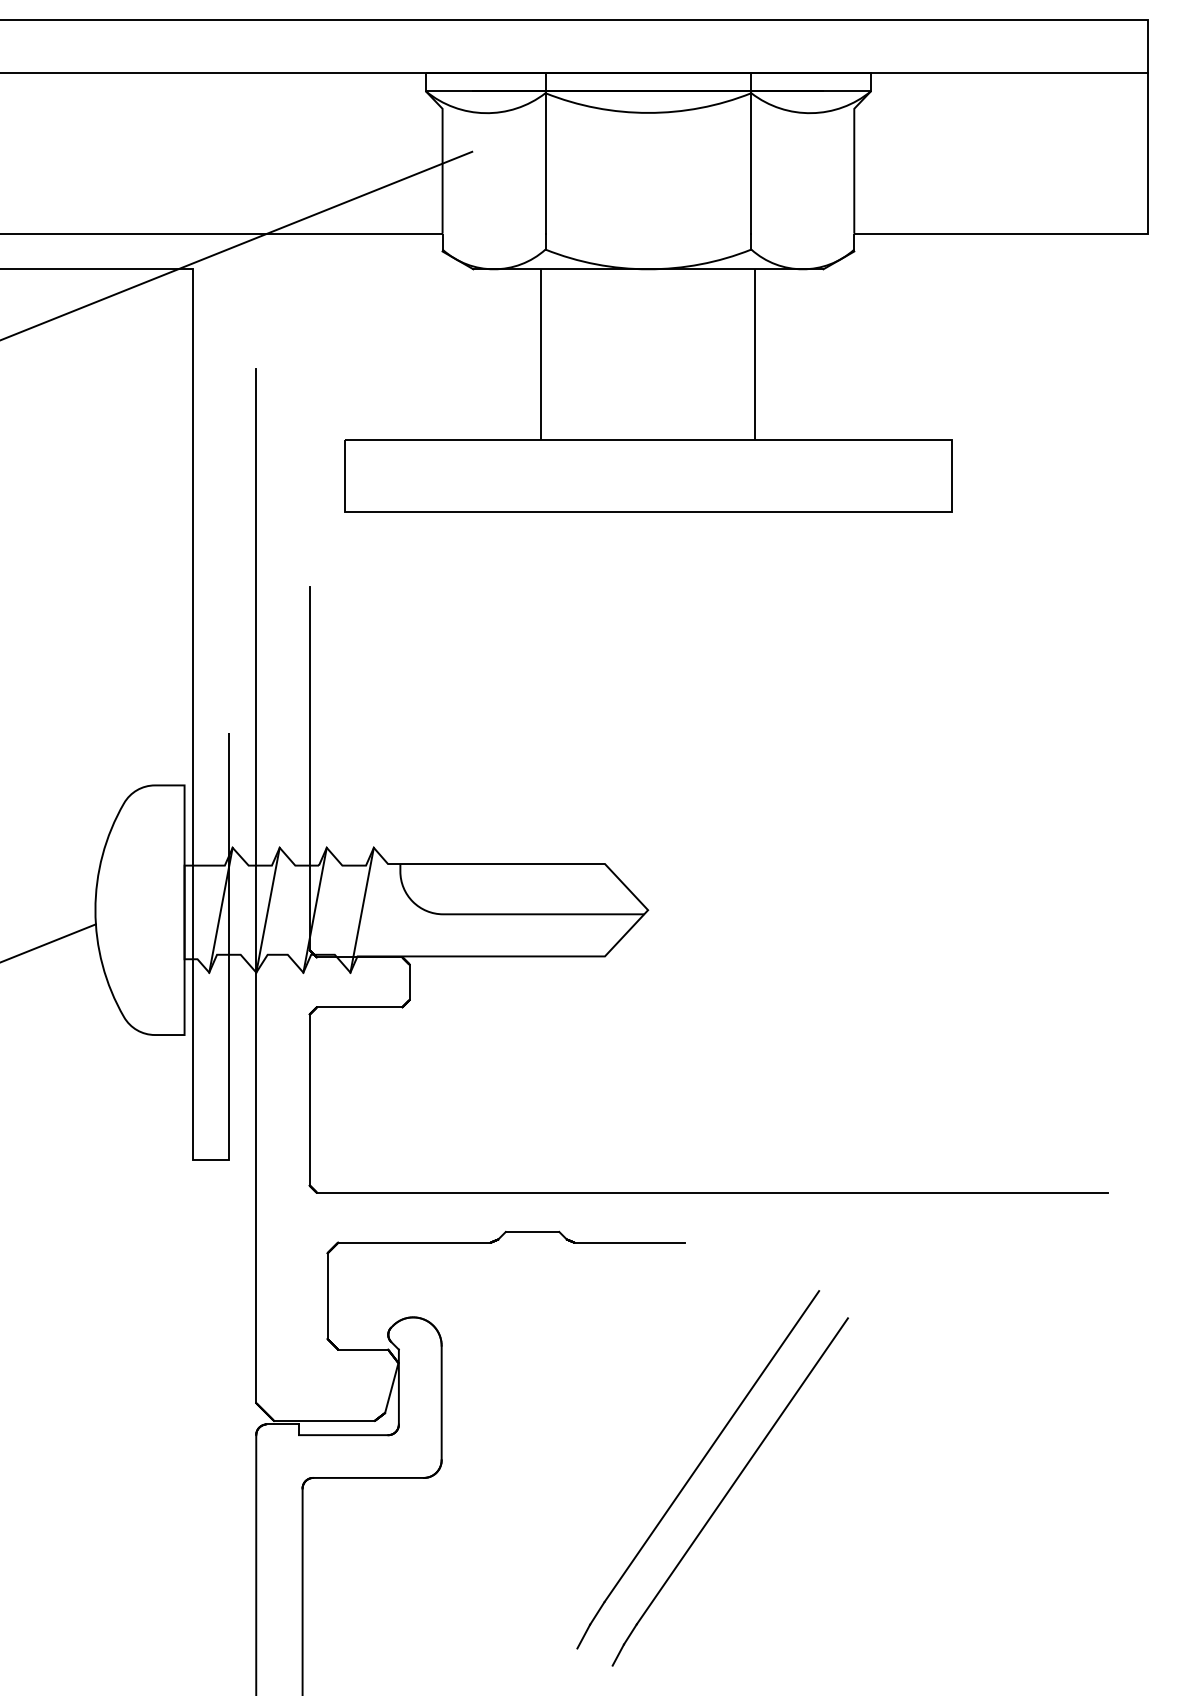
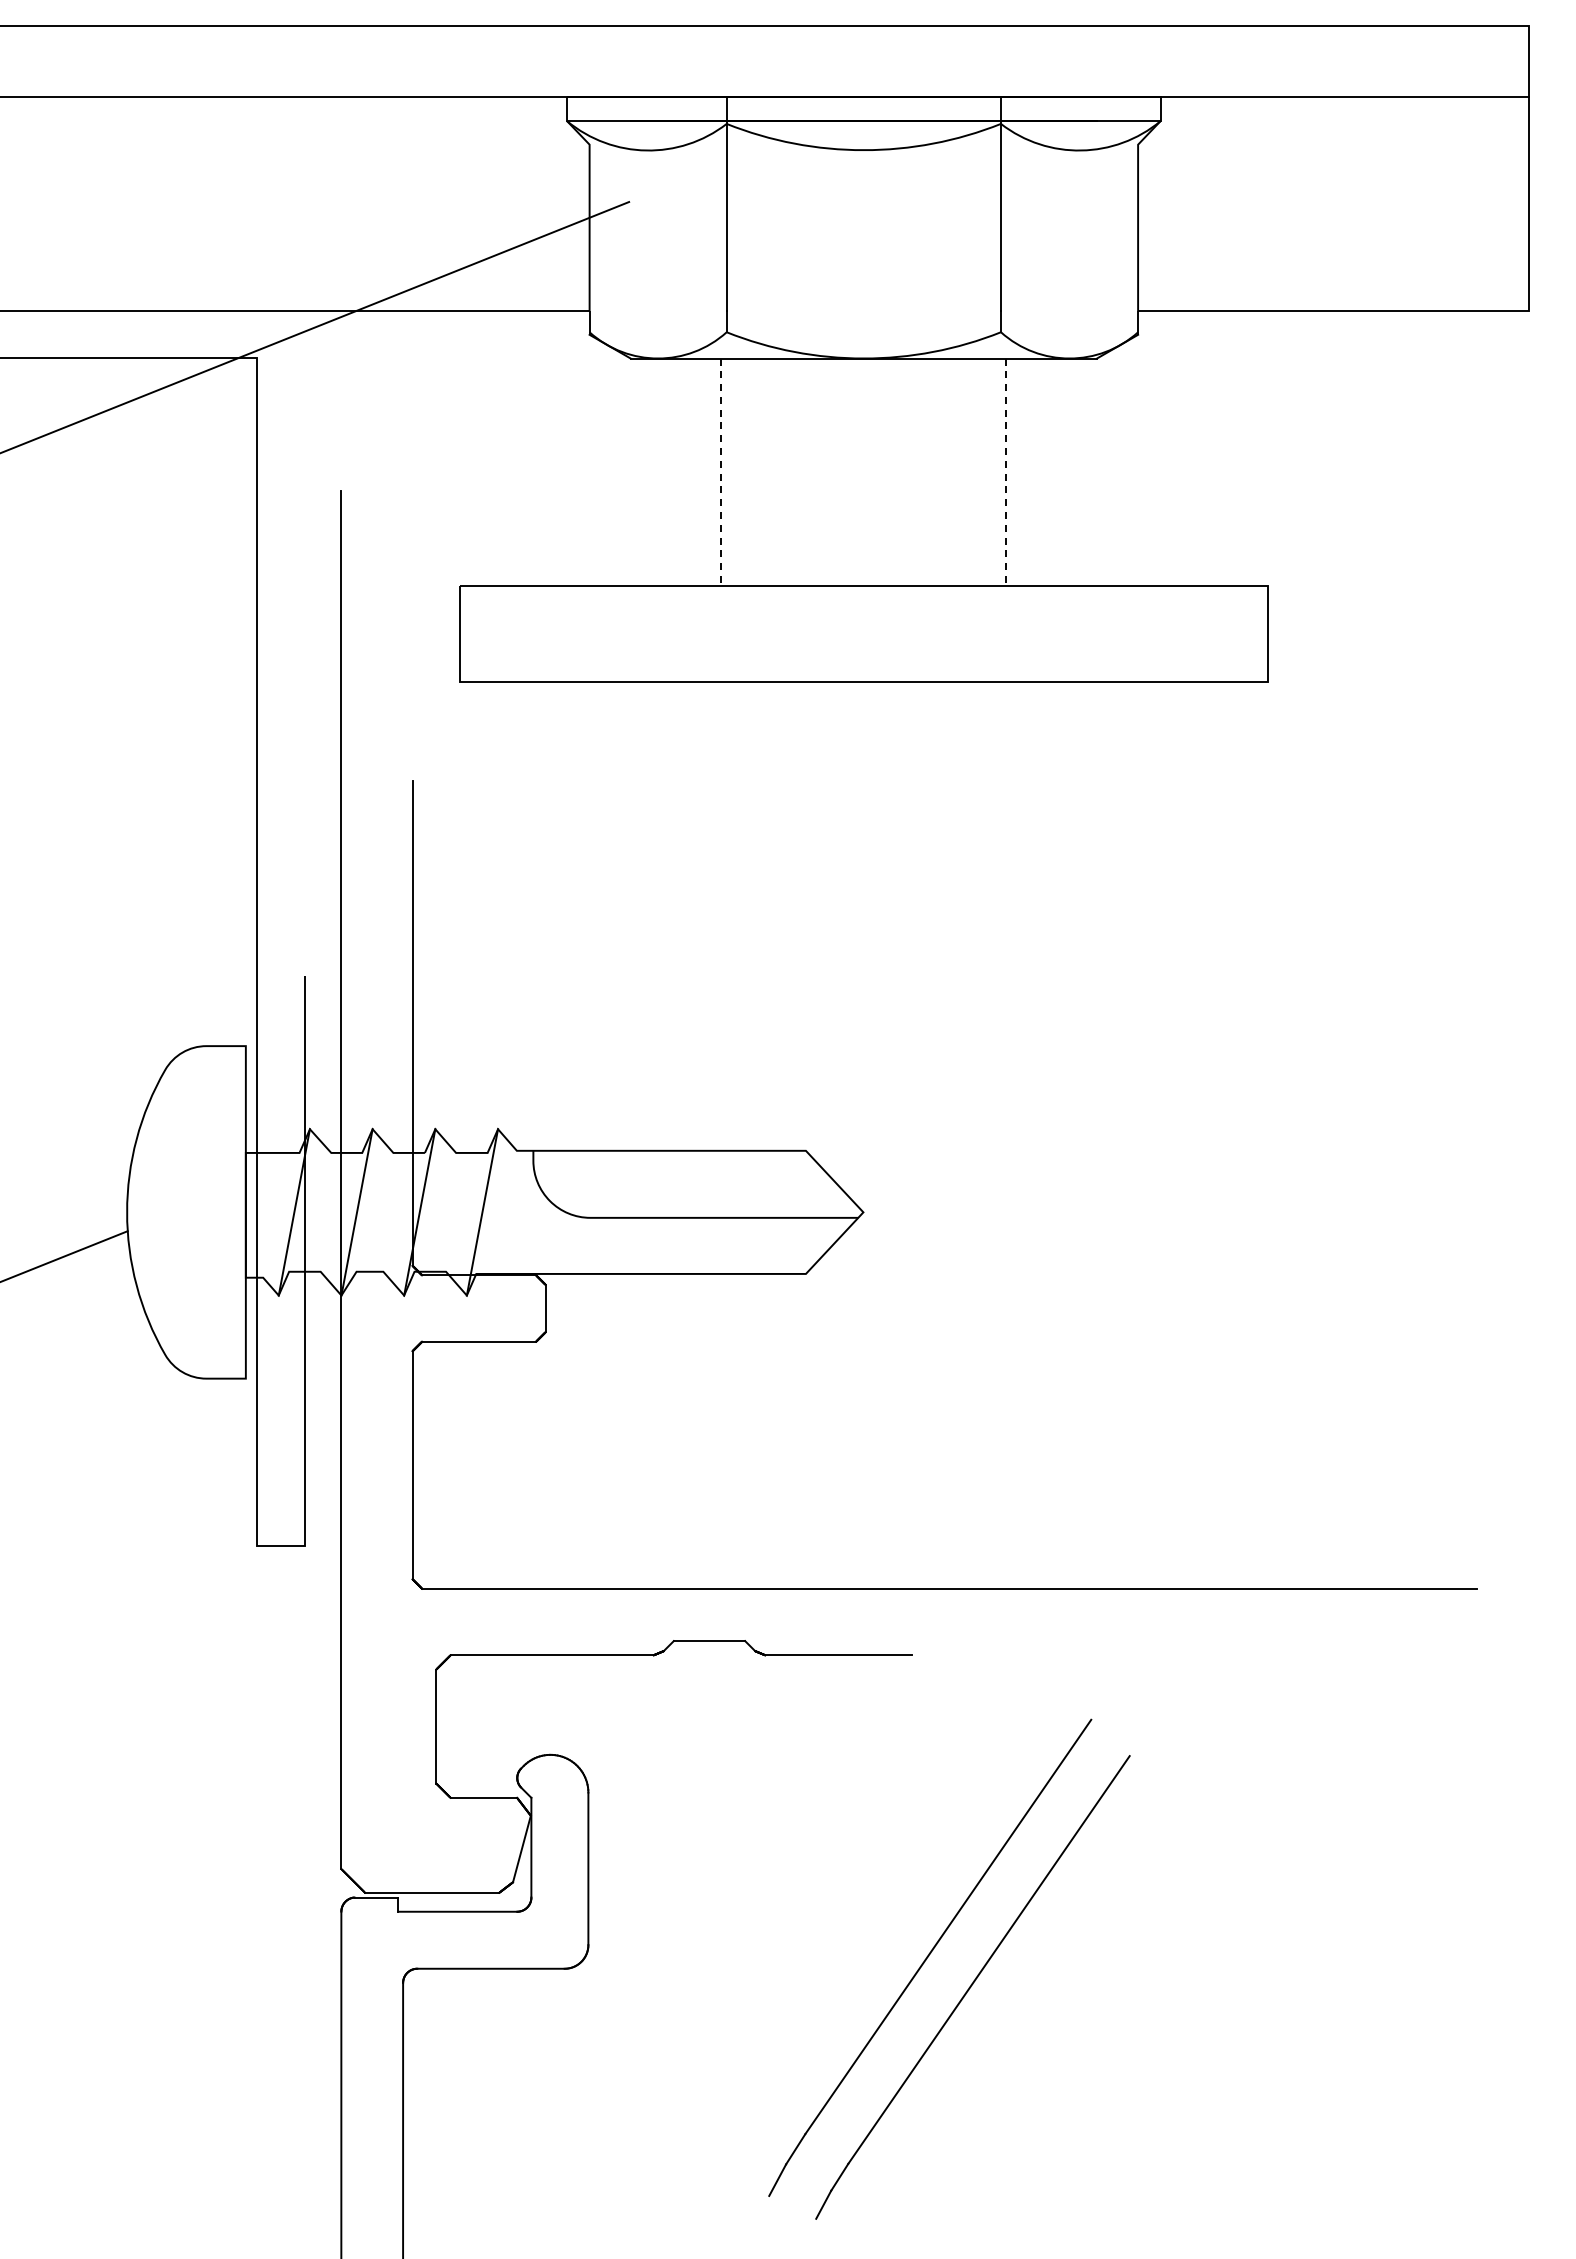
line: (541, 354) -> (721, 472), solid -> dashed
line: (755, 354) -> (1006, 472), solid -> dashed

